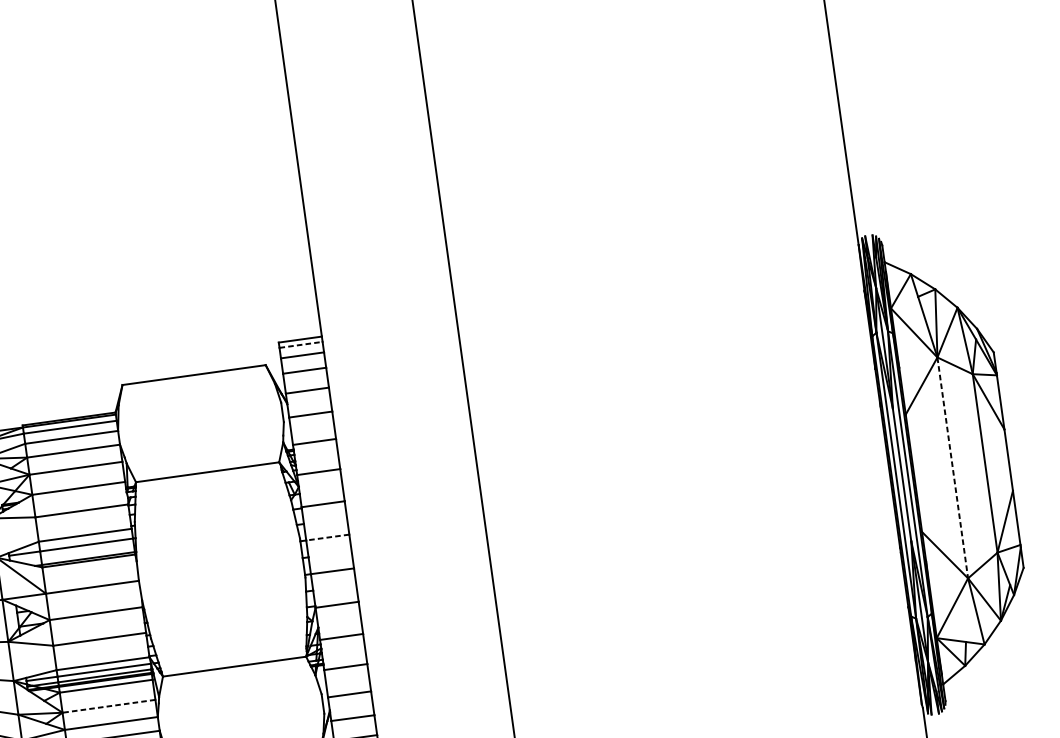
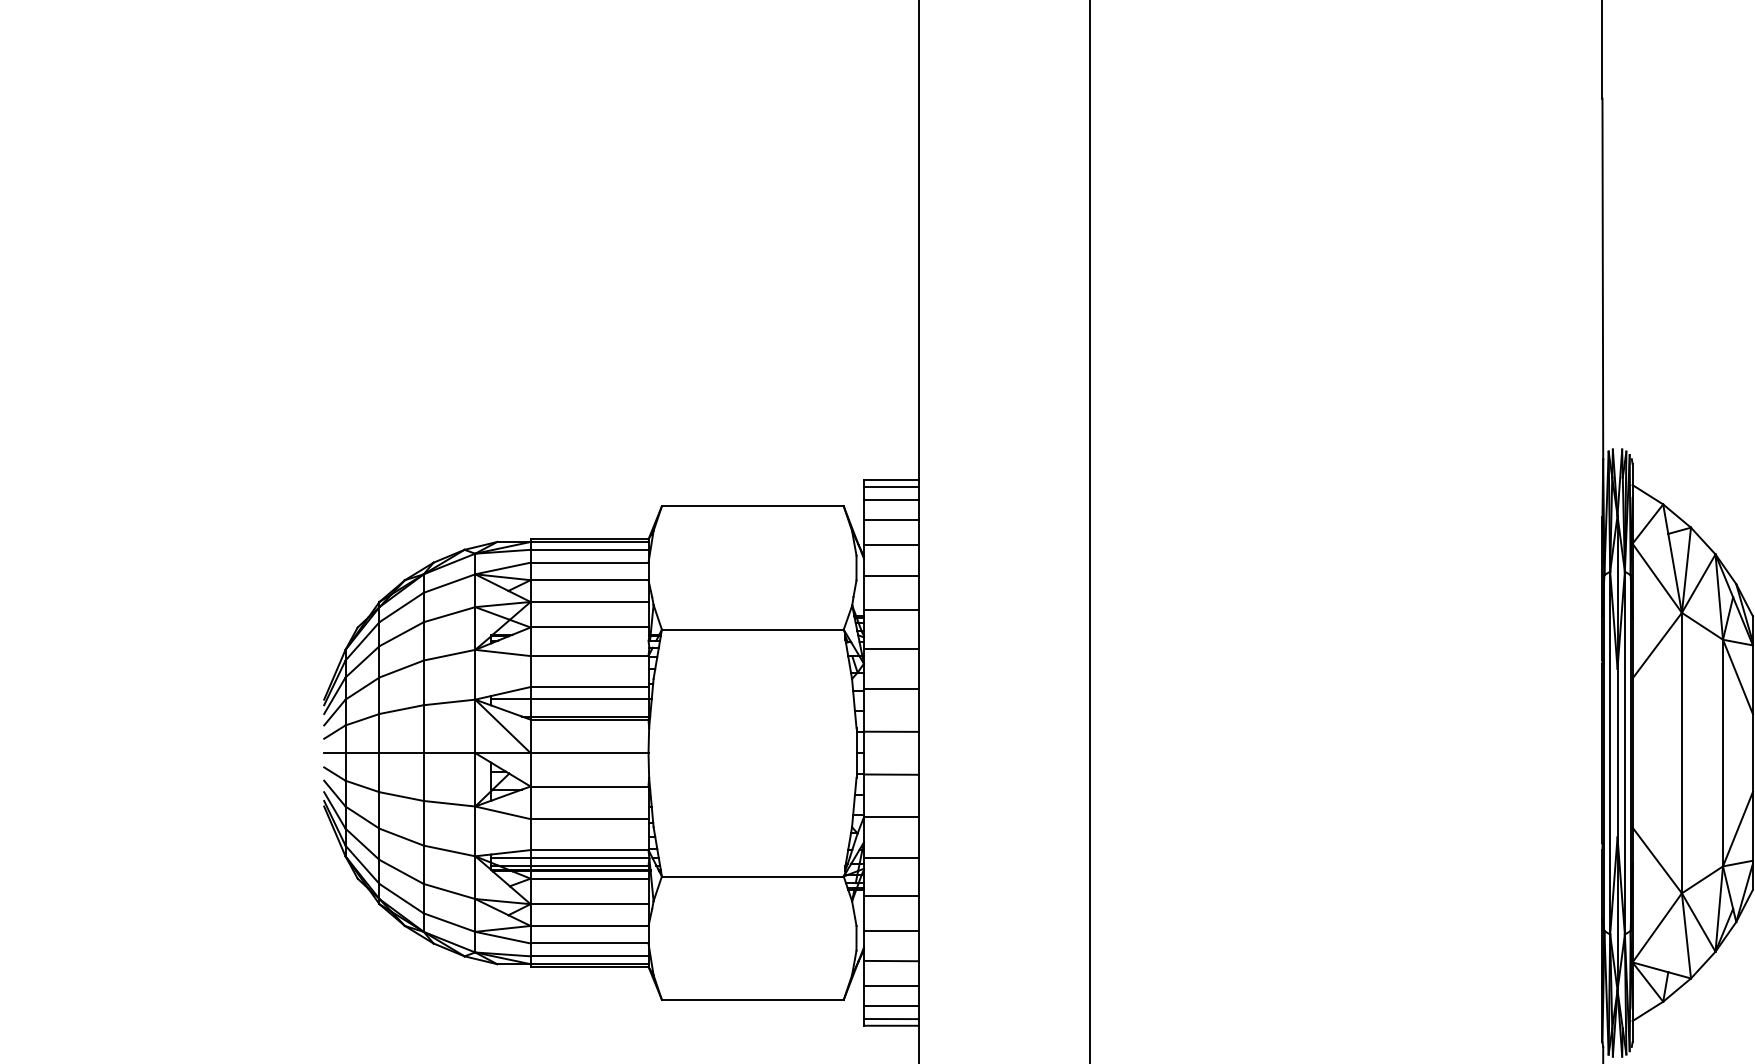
line: (301, 345) -> (891, 487), dashed -> solid
line: (952, 468) -> (1681, 753), dashed -> solid
line: (327, 537) -> (890, 731), dashed -> solid
line: (108, 706) -> (589, 904), dashed -> solid

